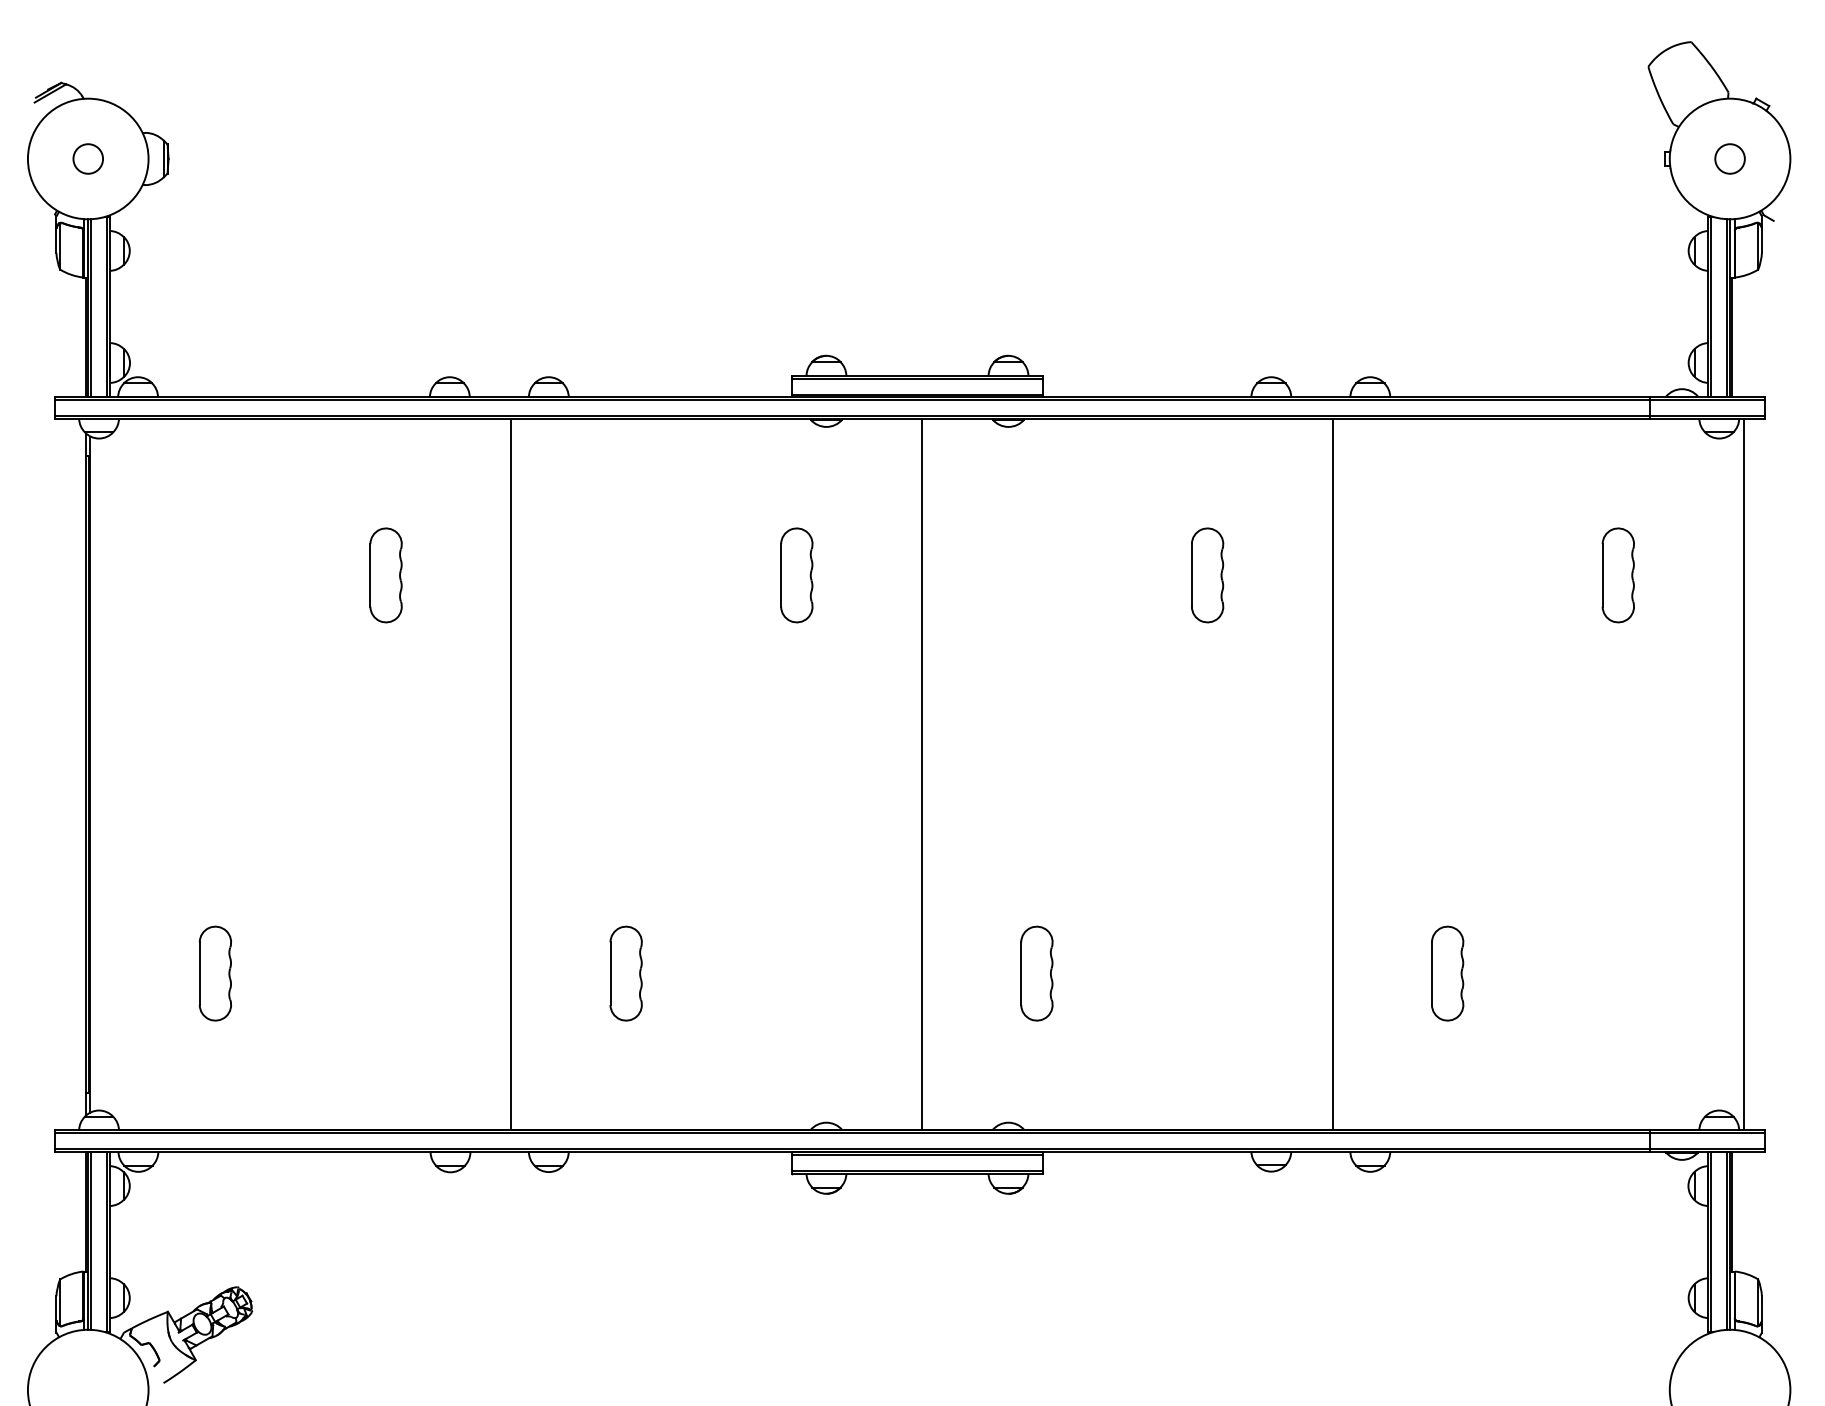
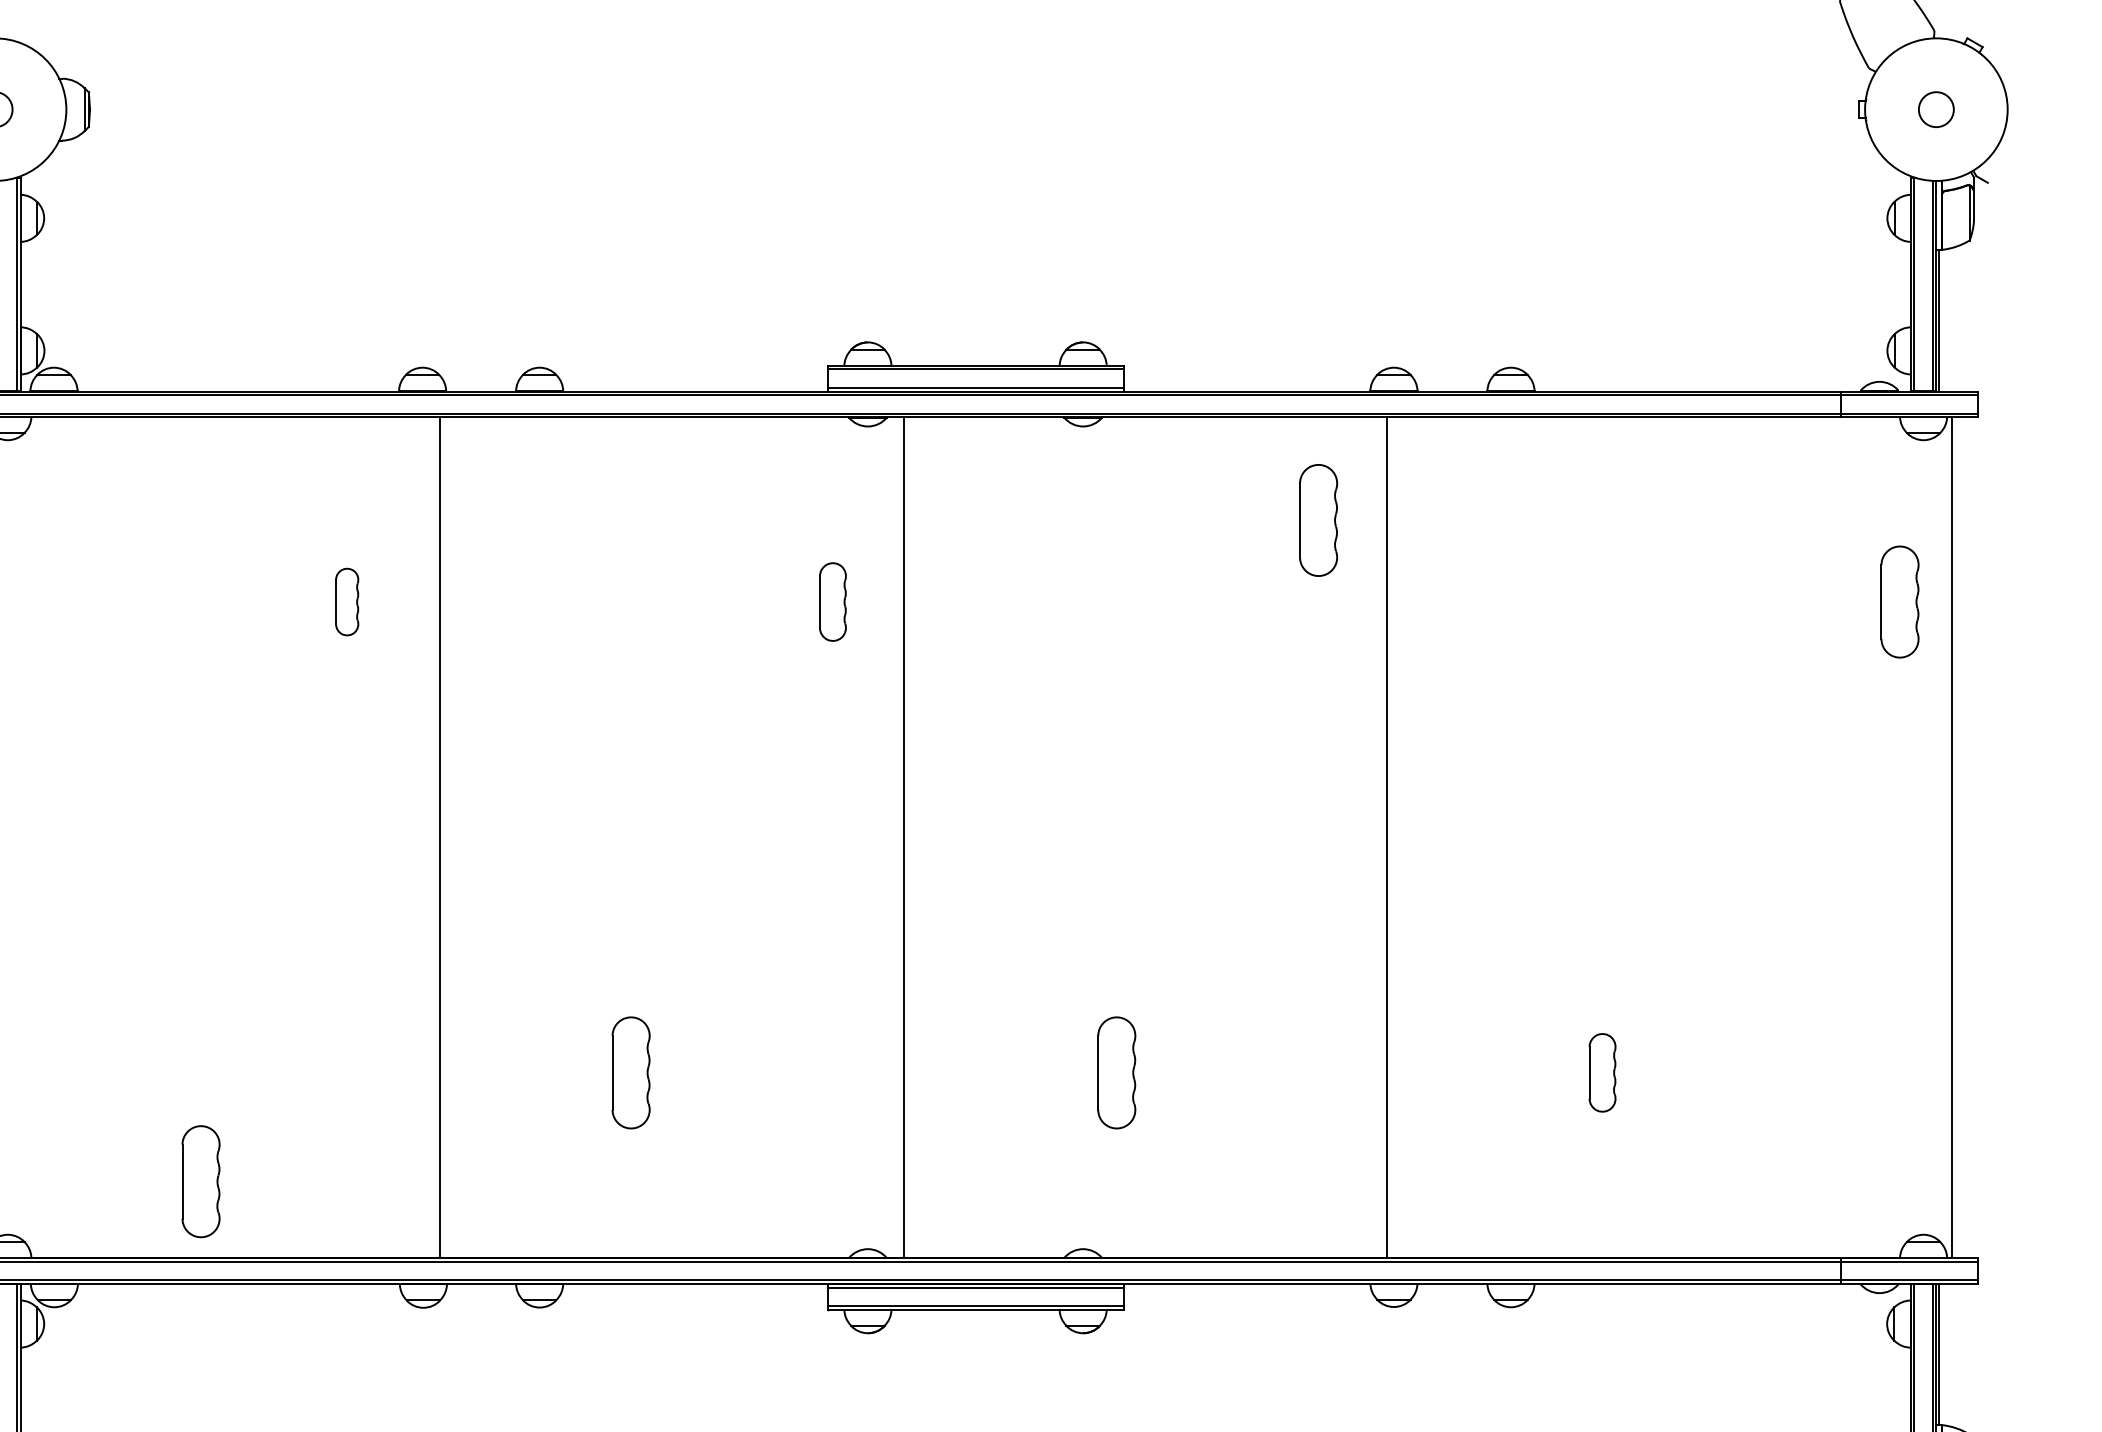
part: (385, 575) -> (346, 602), size x0.6
part: (796, 575) -> (832, 602), size x0.7
part: (1207, 575) -> (1318, 520), moved
part: (1617, 575) -> (1899, 602), moved
line: (511, 774) -> (439, 837), moved
line: (922, 774) -> (904, 837), moved
line: (1332, 774) -> (1387, 837), moved
part: (214, 973) -> (199, 1181), moved
part: (1447, 973) -> (1602, 1072), size x0.7

